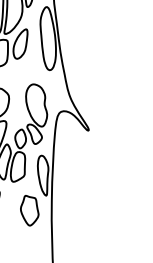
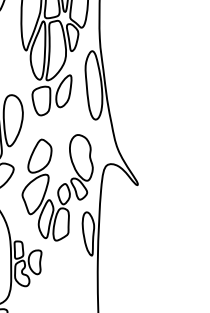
part: (29, 210) -> (73, 271), removed

